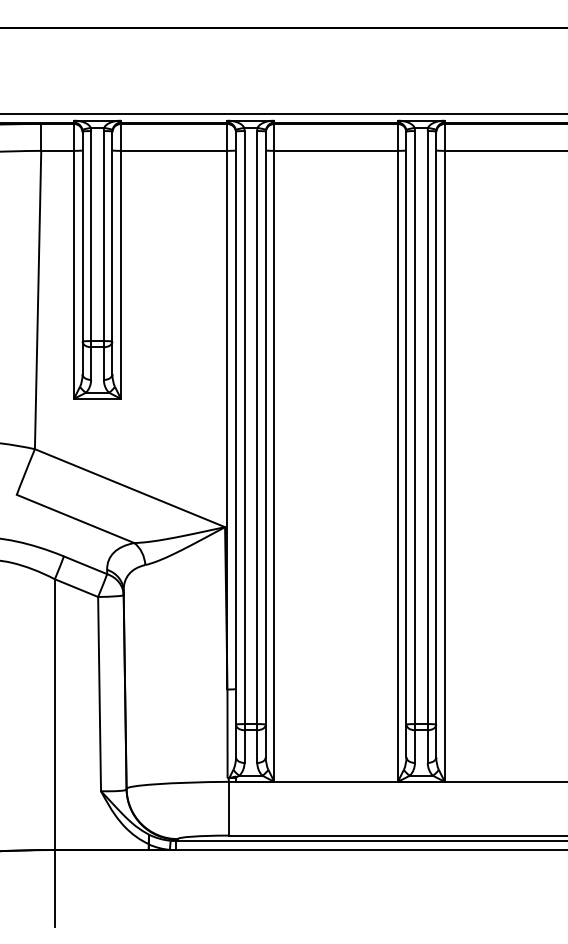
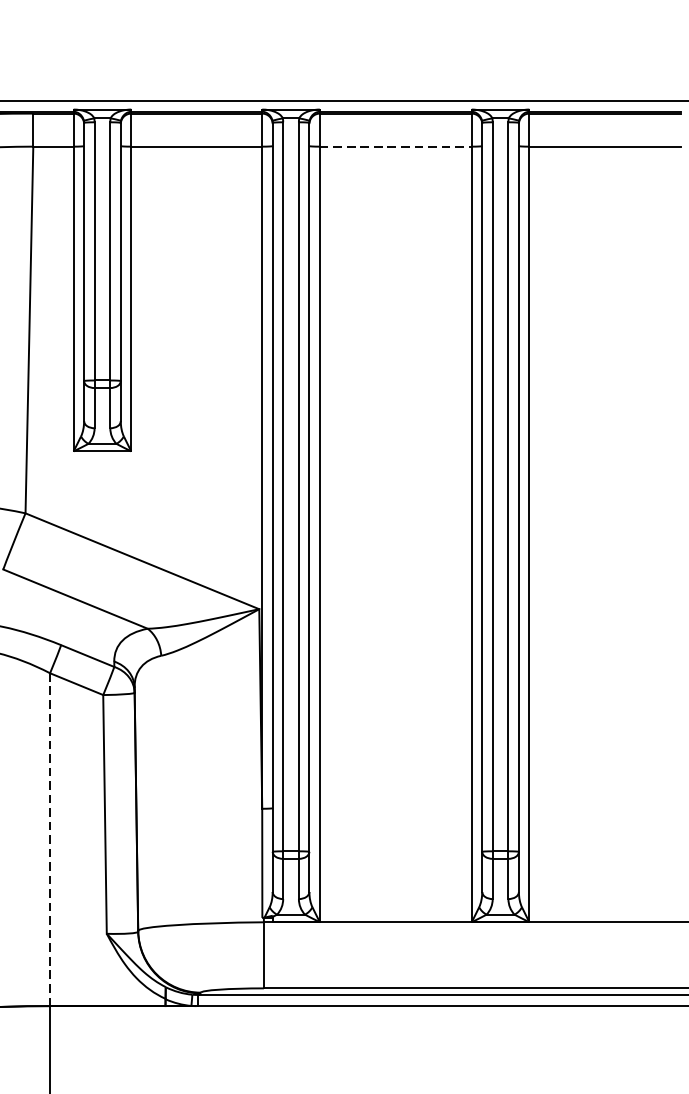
line: (336, 150) -> (396, 146), solid -> dashed
line: (54, 714) -> (49, 839), solid -> dashed

